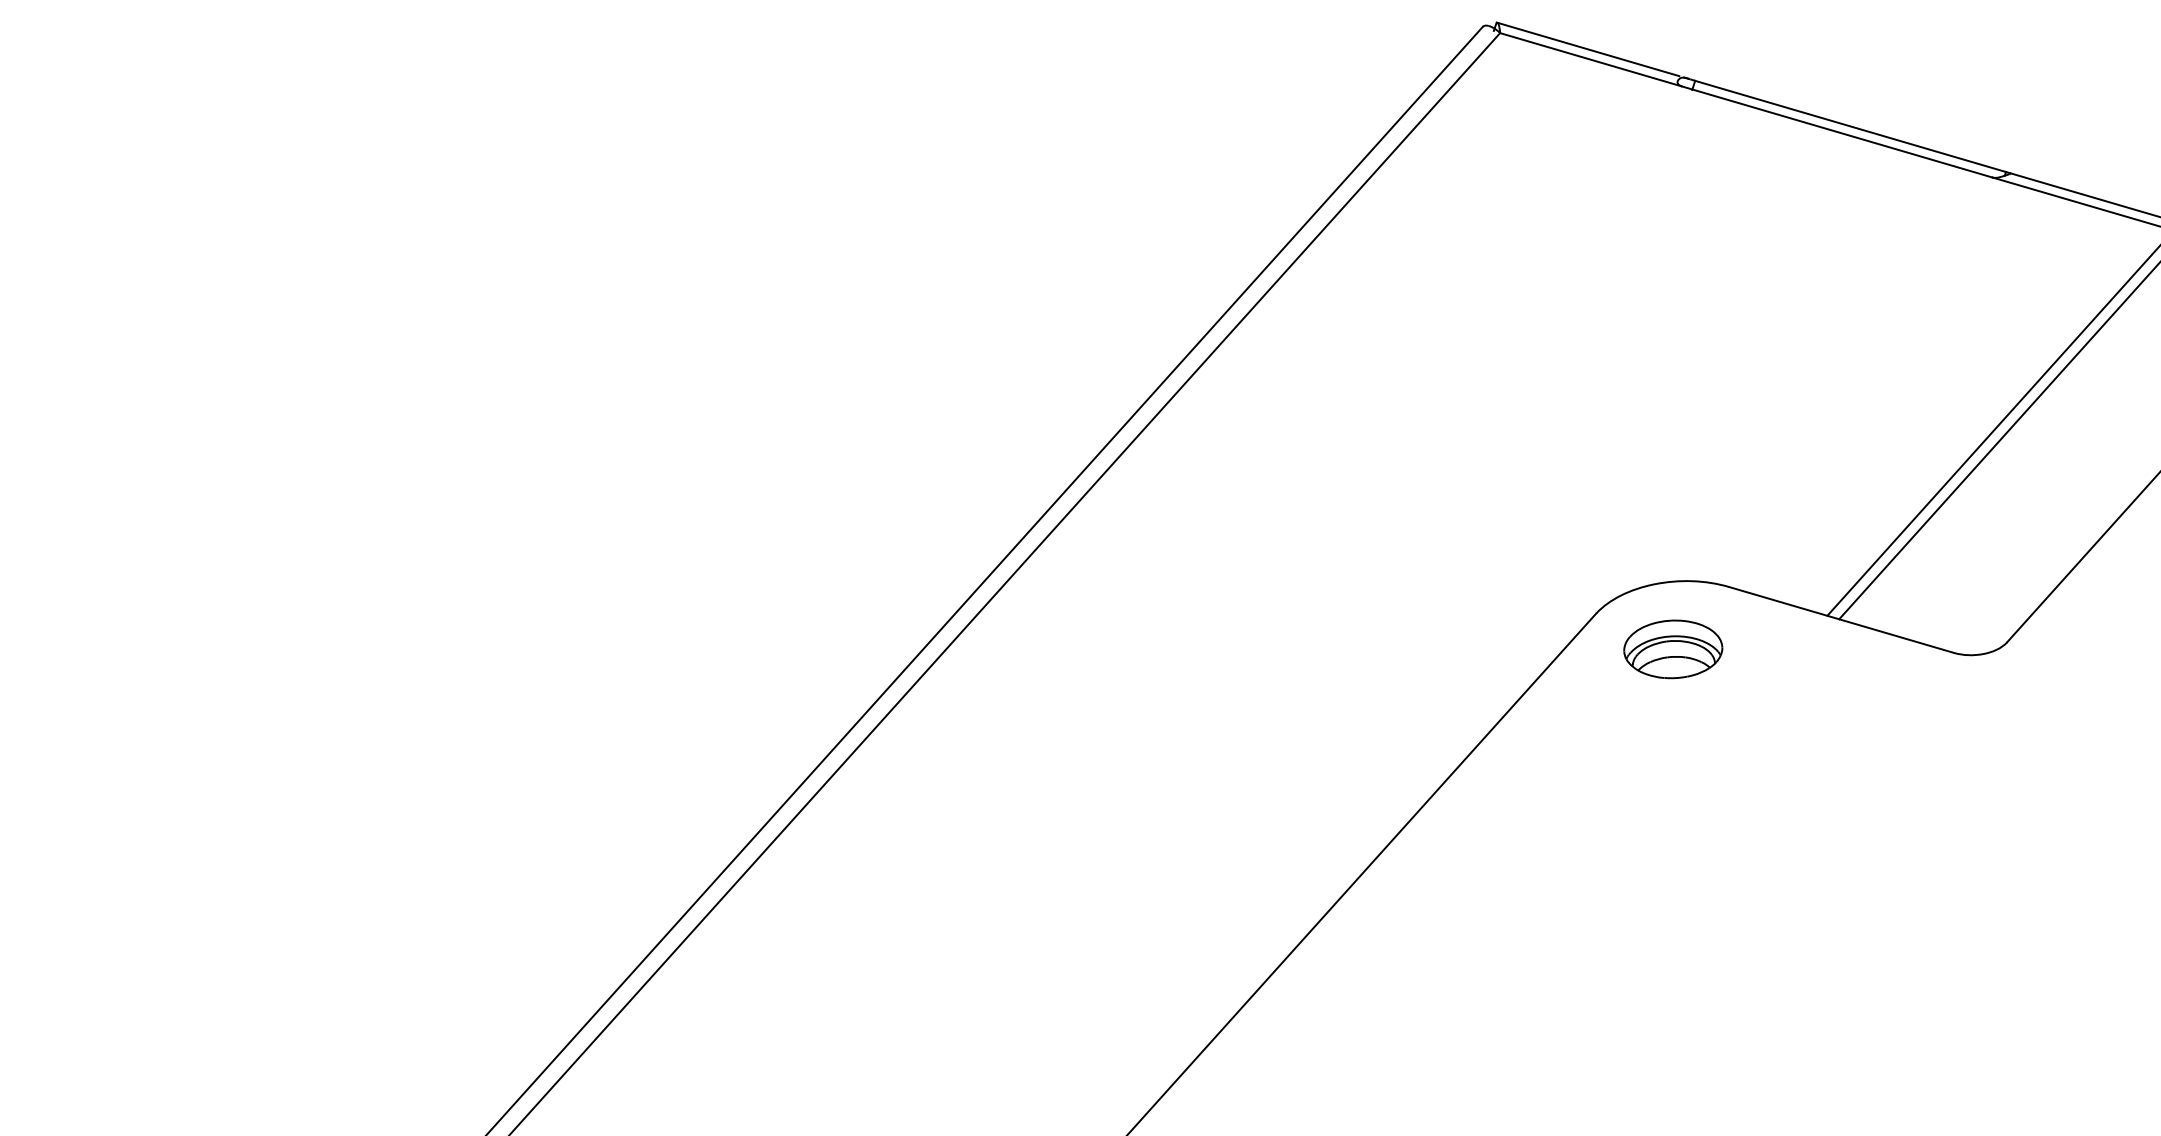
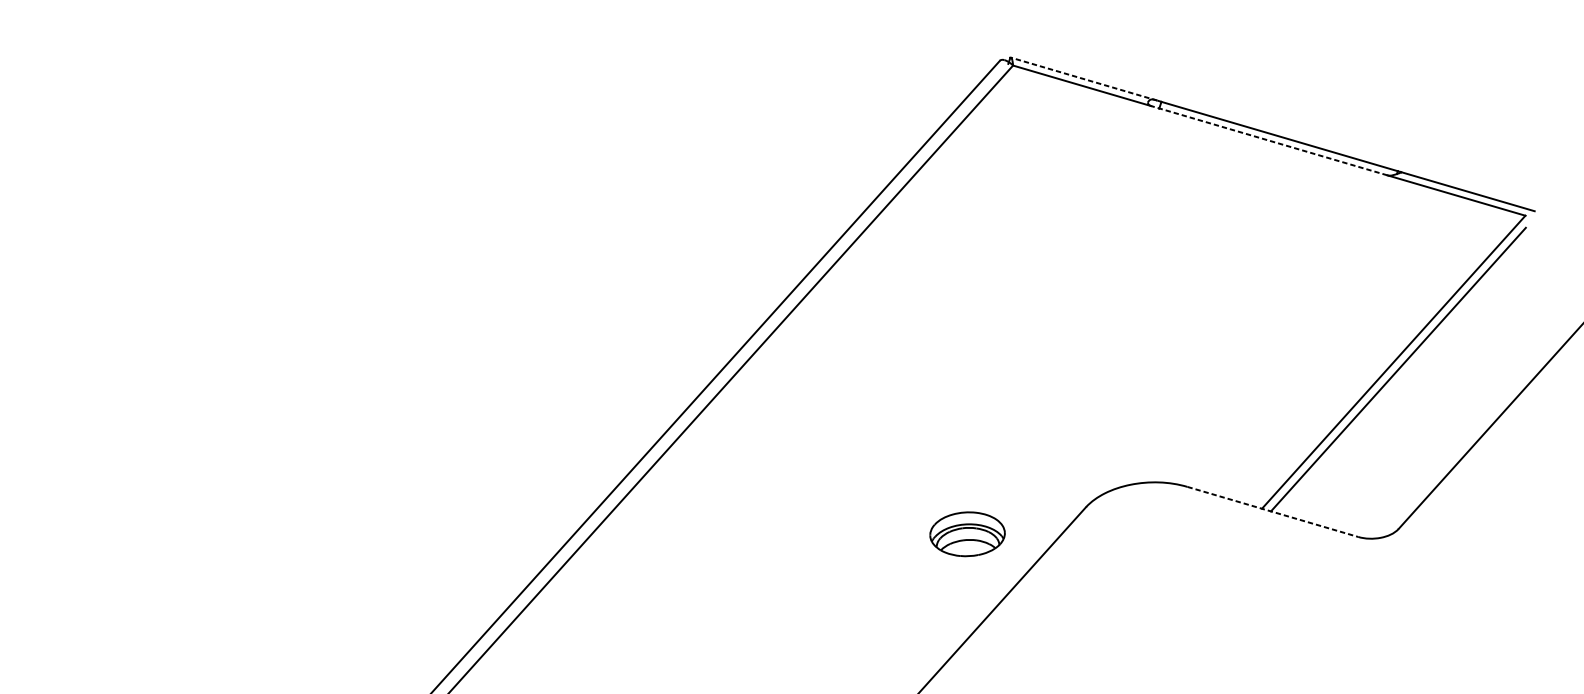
line: (1588, 49) -> (1080, 78), solid -> dashed
line: (1837, 131) -> (1269, 140), solid -> dashed
line: (1841, 620) -> (1272, 512), solid -> dashed
part: (1673, 649) -> (967, 534), moved

